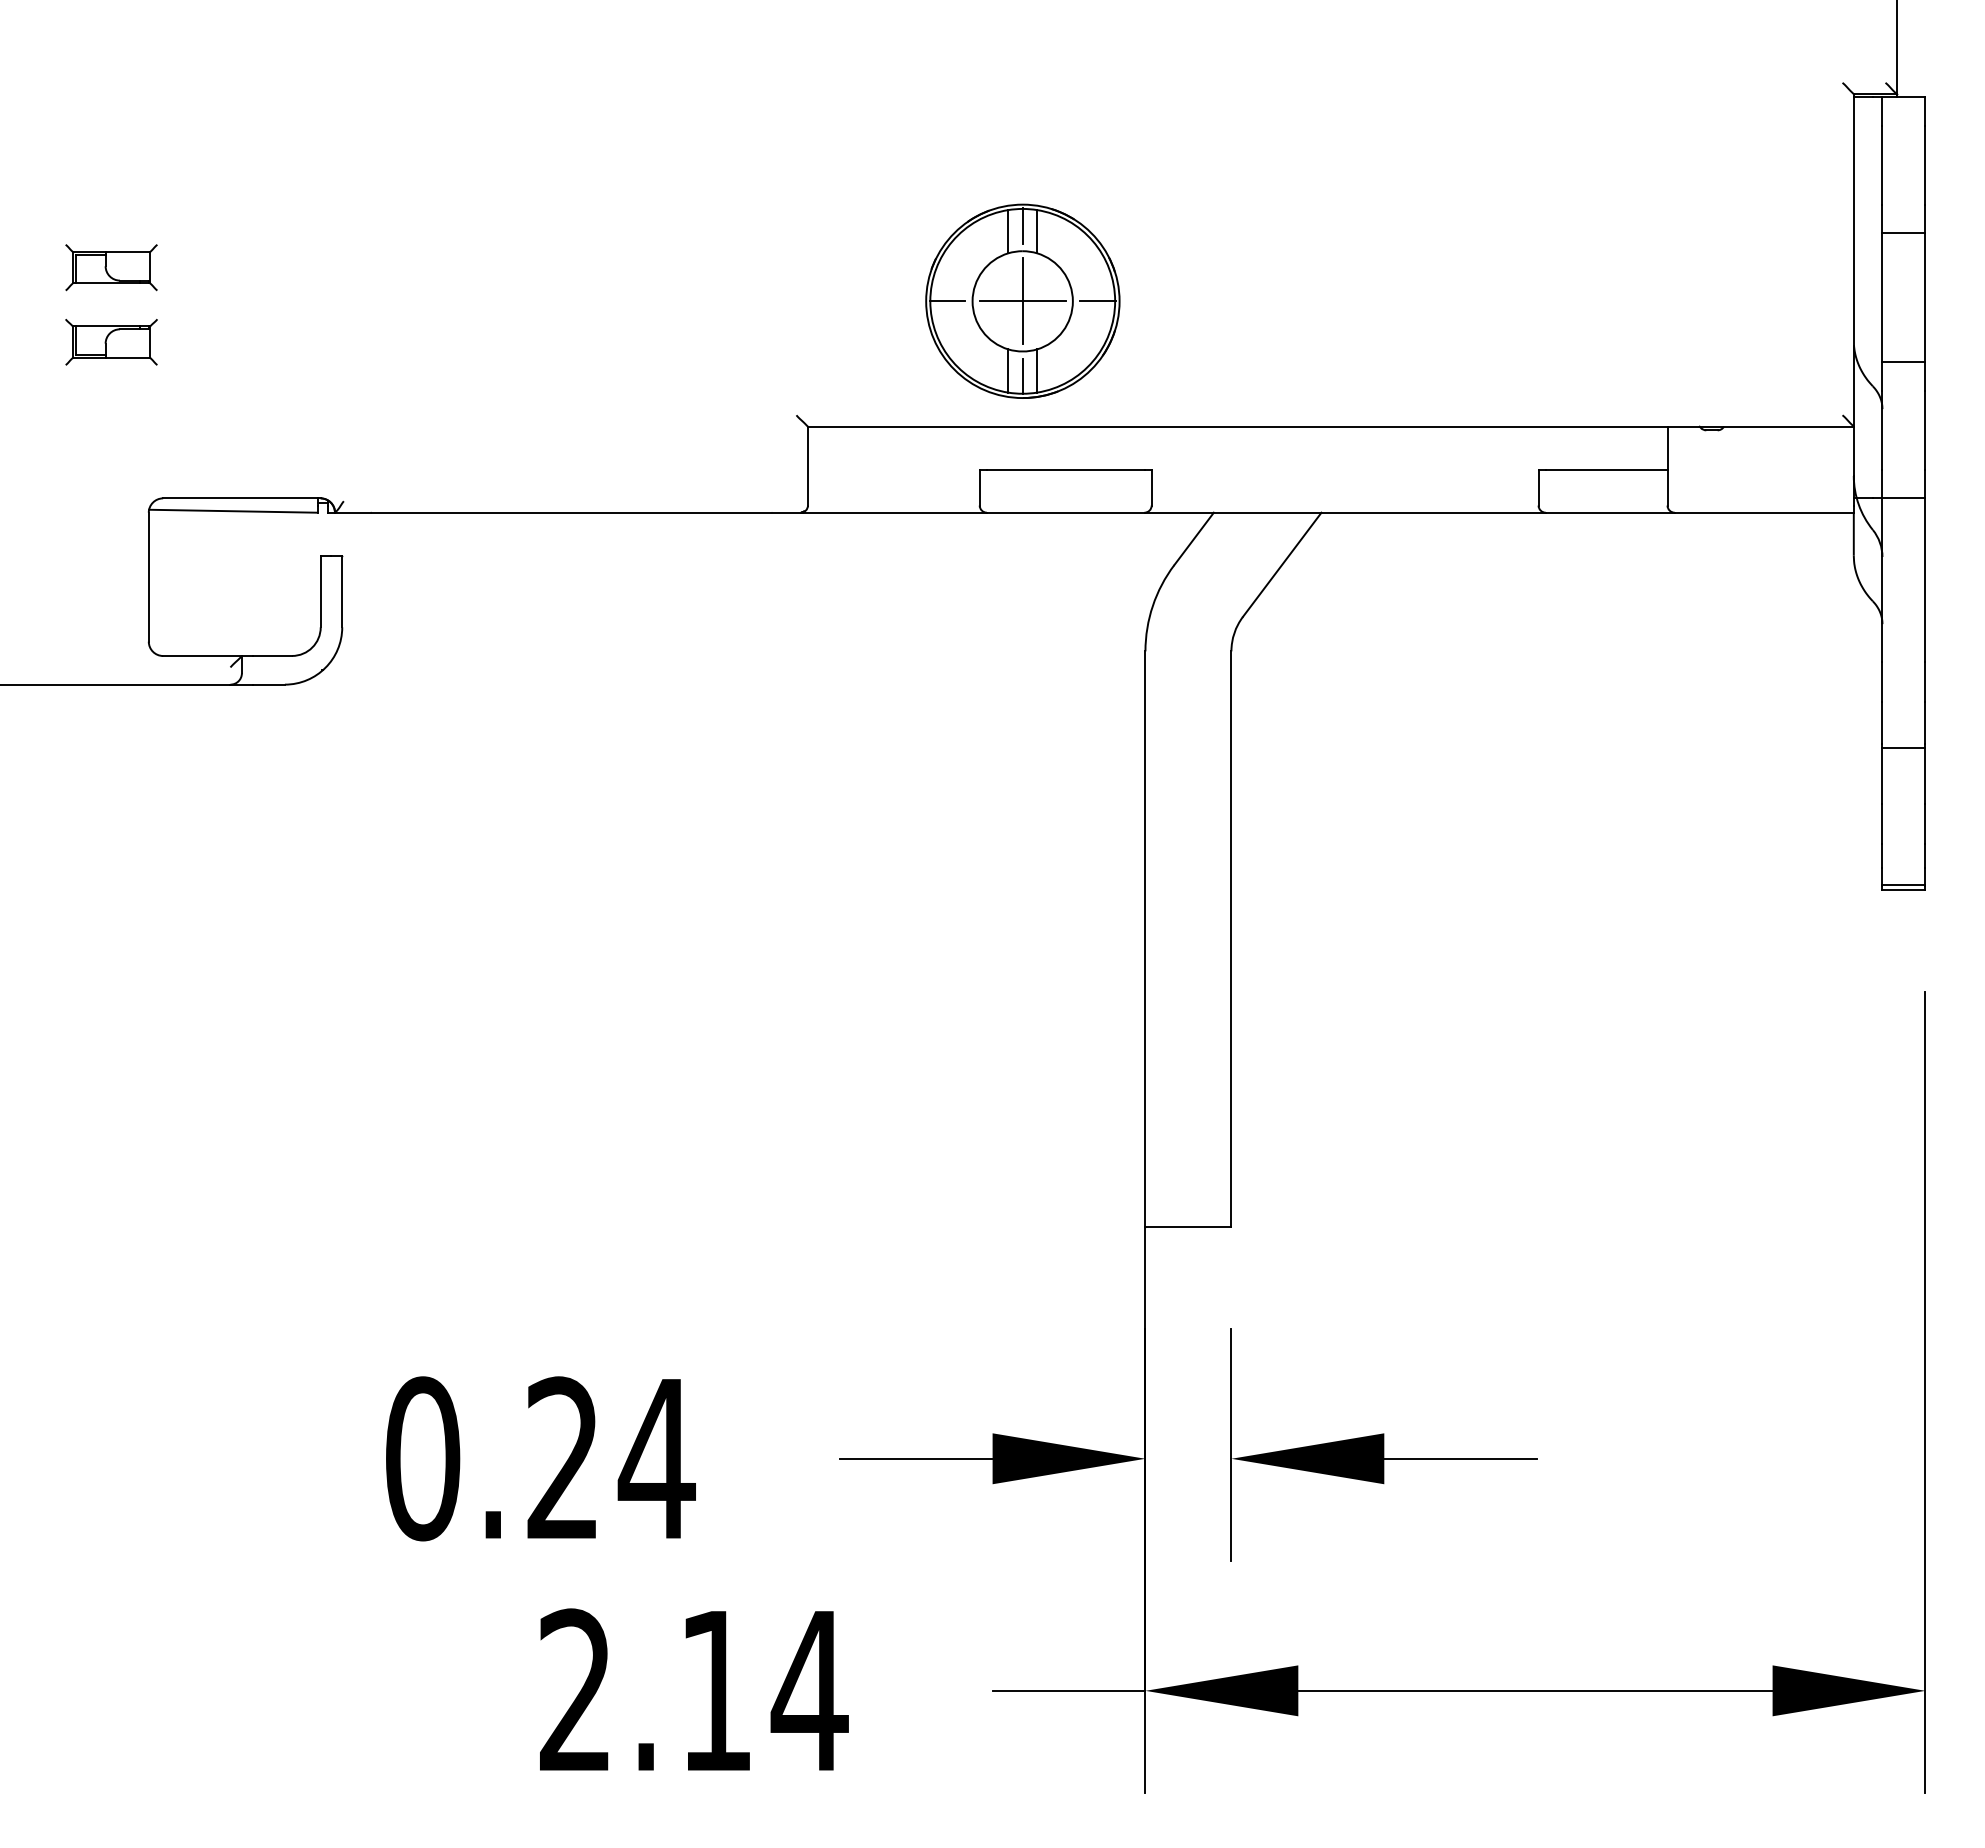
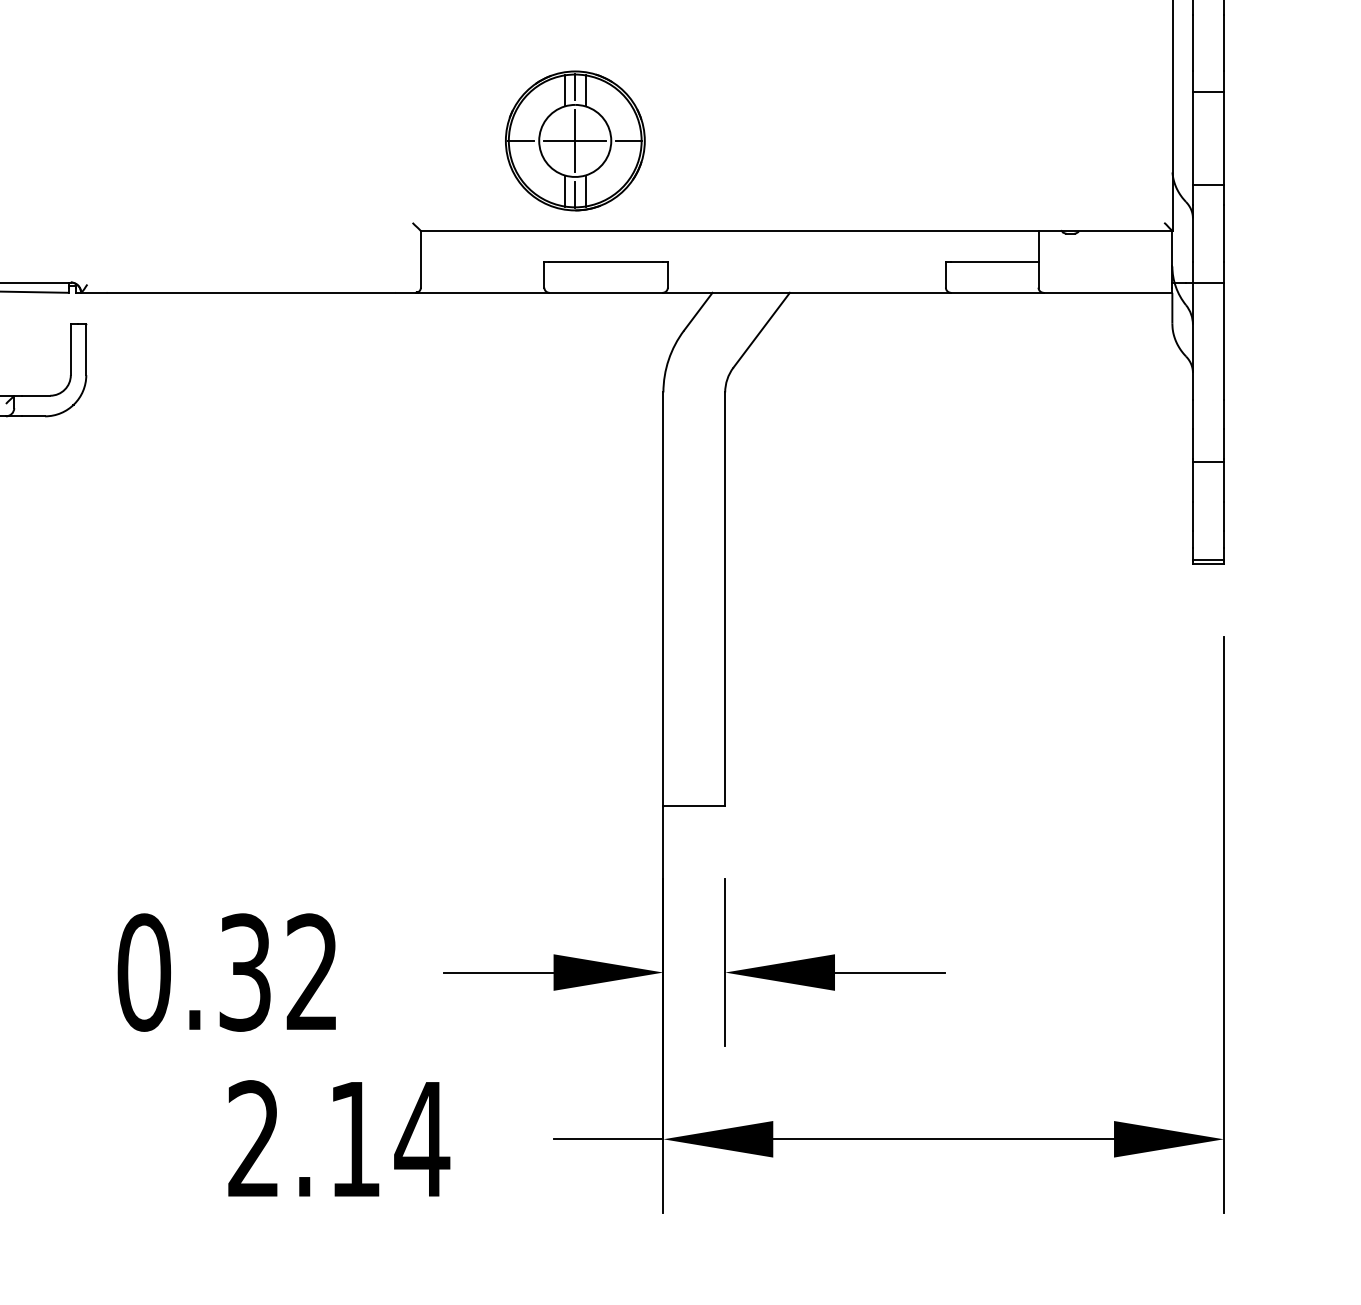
text: (611, 1458) -> (279, 972), 0.24 -> 0.32

